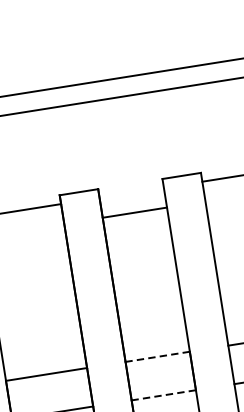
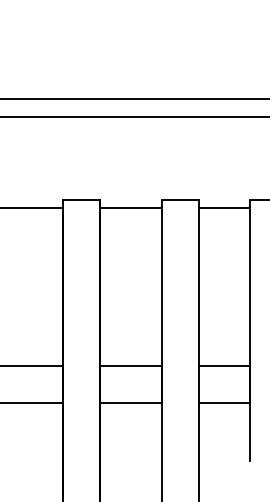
line: (134, 212) -> (130, 208), moved
line: (157, 356) -> (130, 365), dashed -> solid
line: (163, 394) -> (130, 402), dashed -> solid

